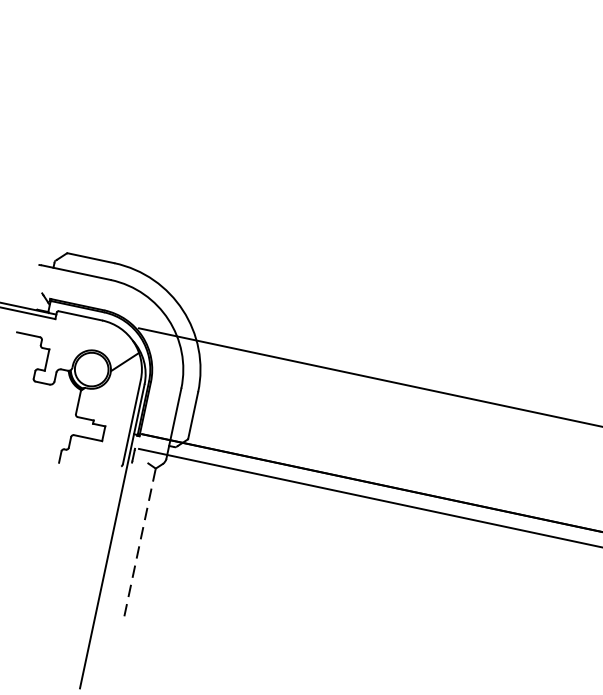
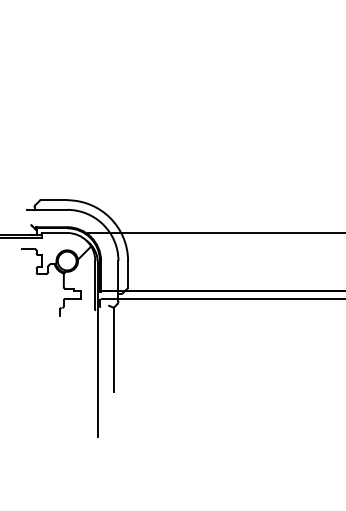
line: (139, 541) -> (113, 349), dashed -> solid

